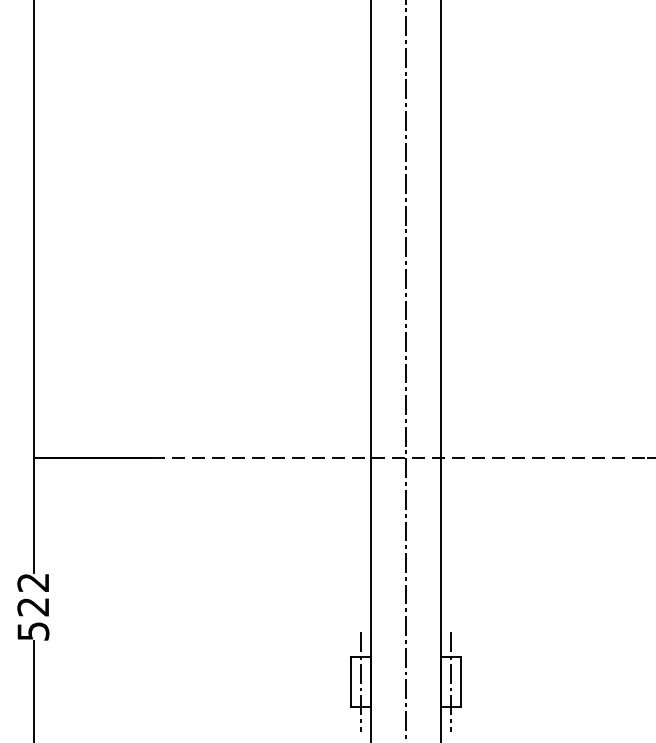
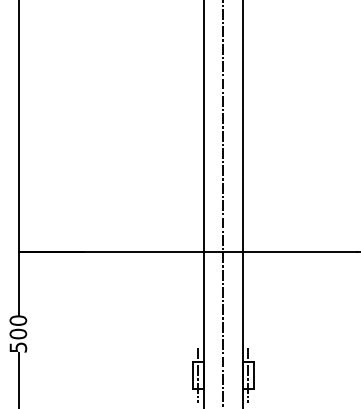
line: (400, 458) -> (220, 252), dashed -> solid
text: (33, 595) -> (18, 327), 522 -> 500

